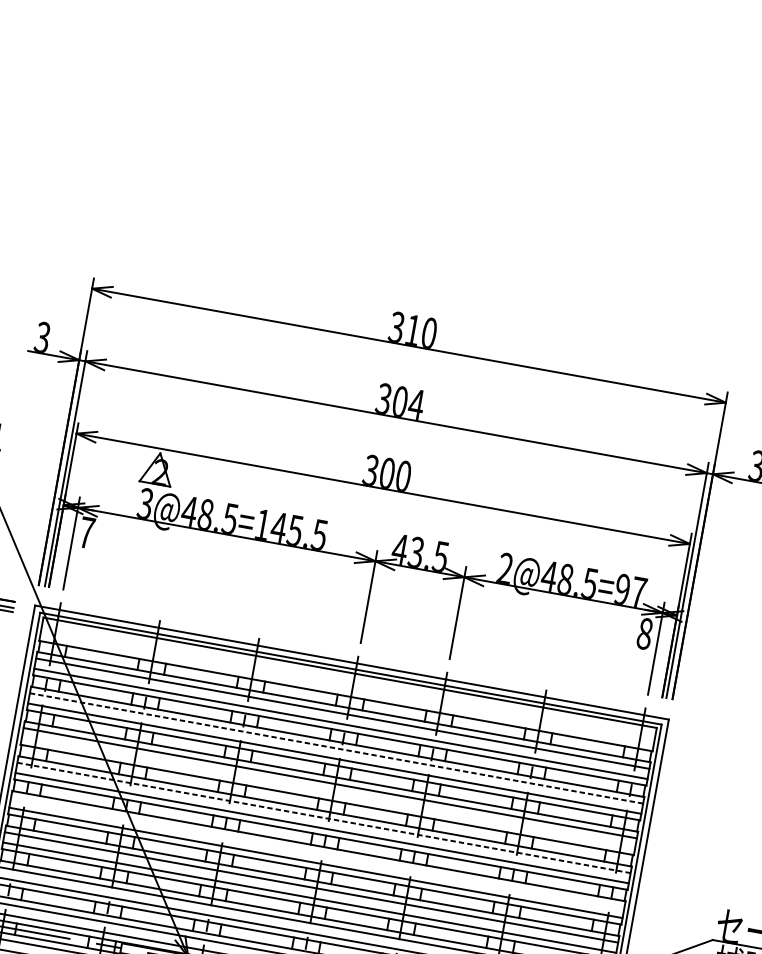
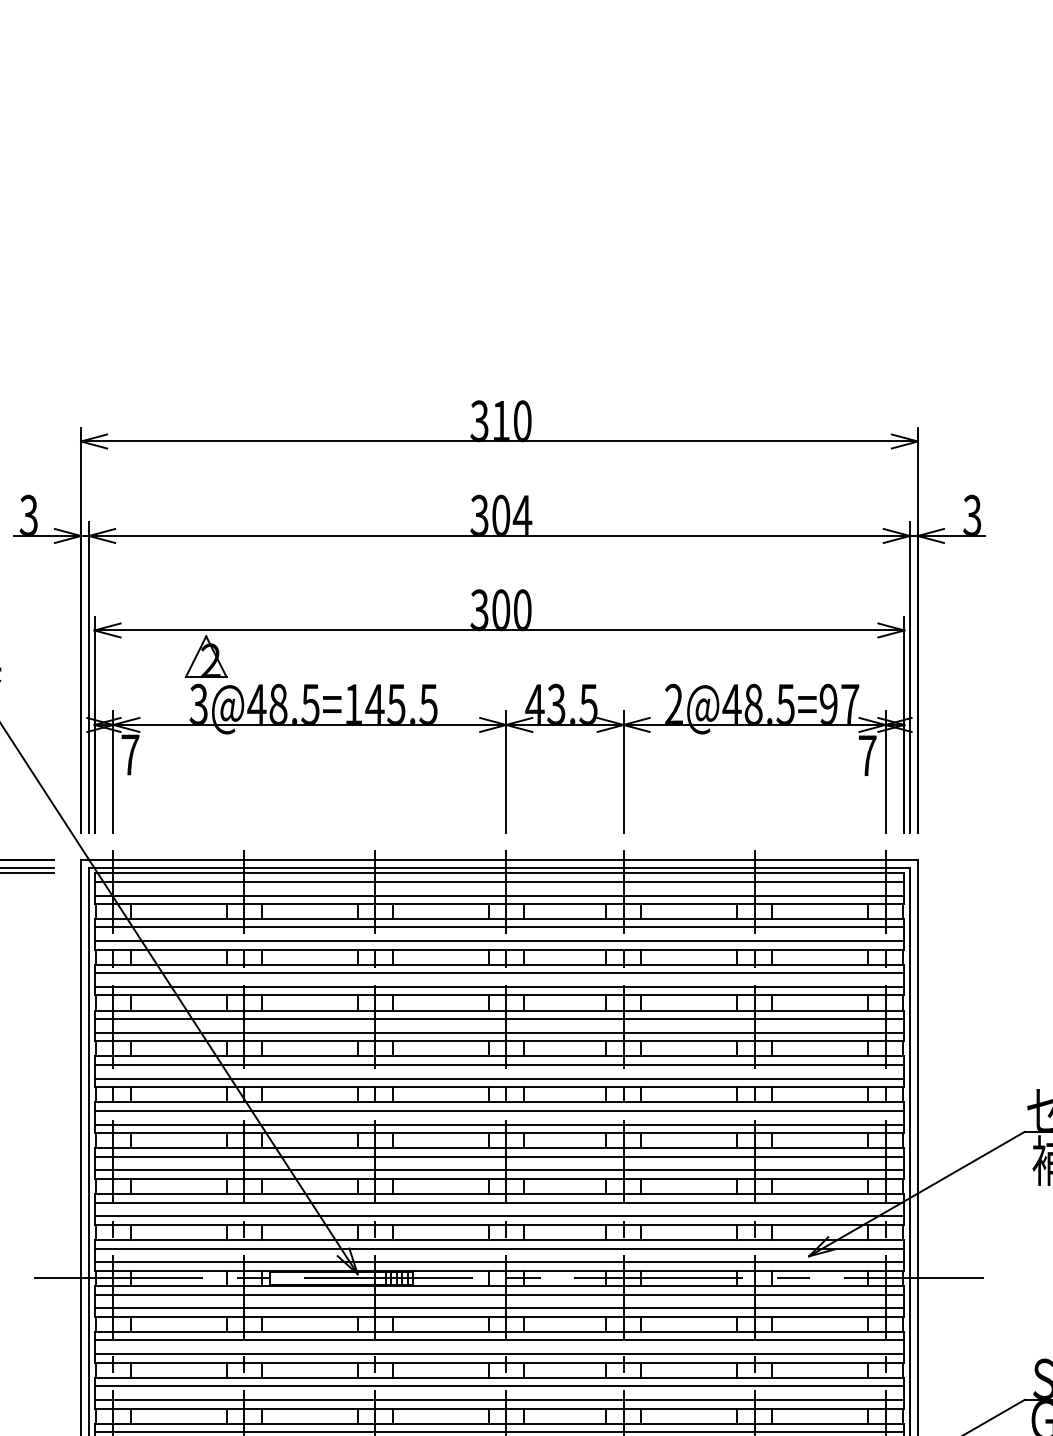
text: (644, 633) -> (867, 755), 8 -> 7
line: (348, 679) -> (499, 882), added
line: (347, 689) -> (499, 895), added
line: (336, 748) -> (499, 973), dashed -> solid
line: (328, 793) -> (499, 1032), added
line: (324, 818) -> (499, 1065), dashed -> solid
line: (317, 853) -> (499, 1111), added

